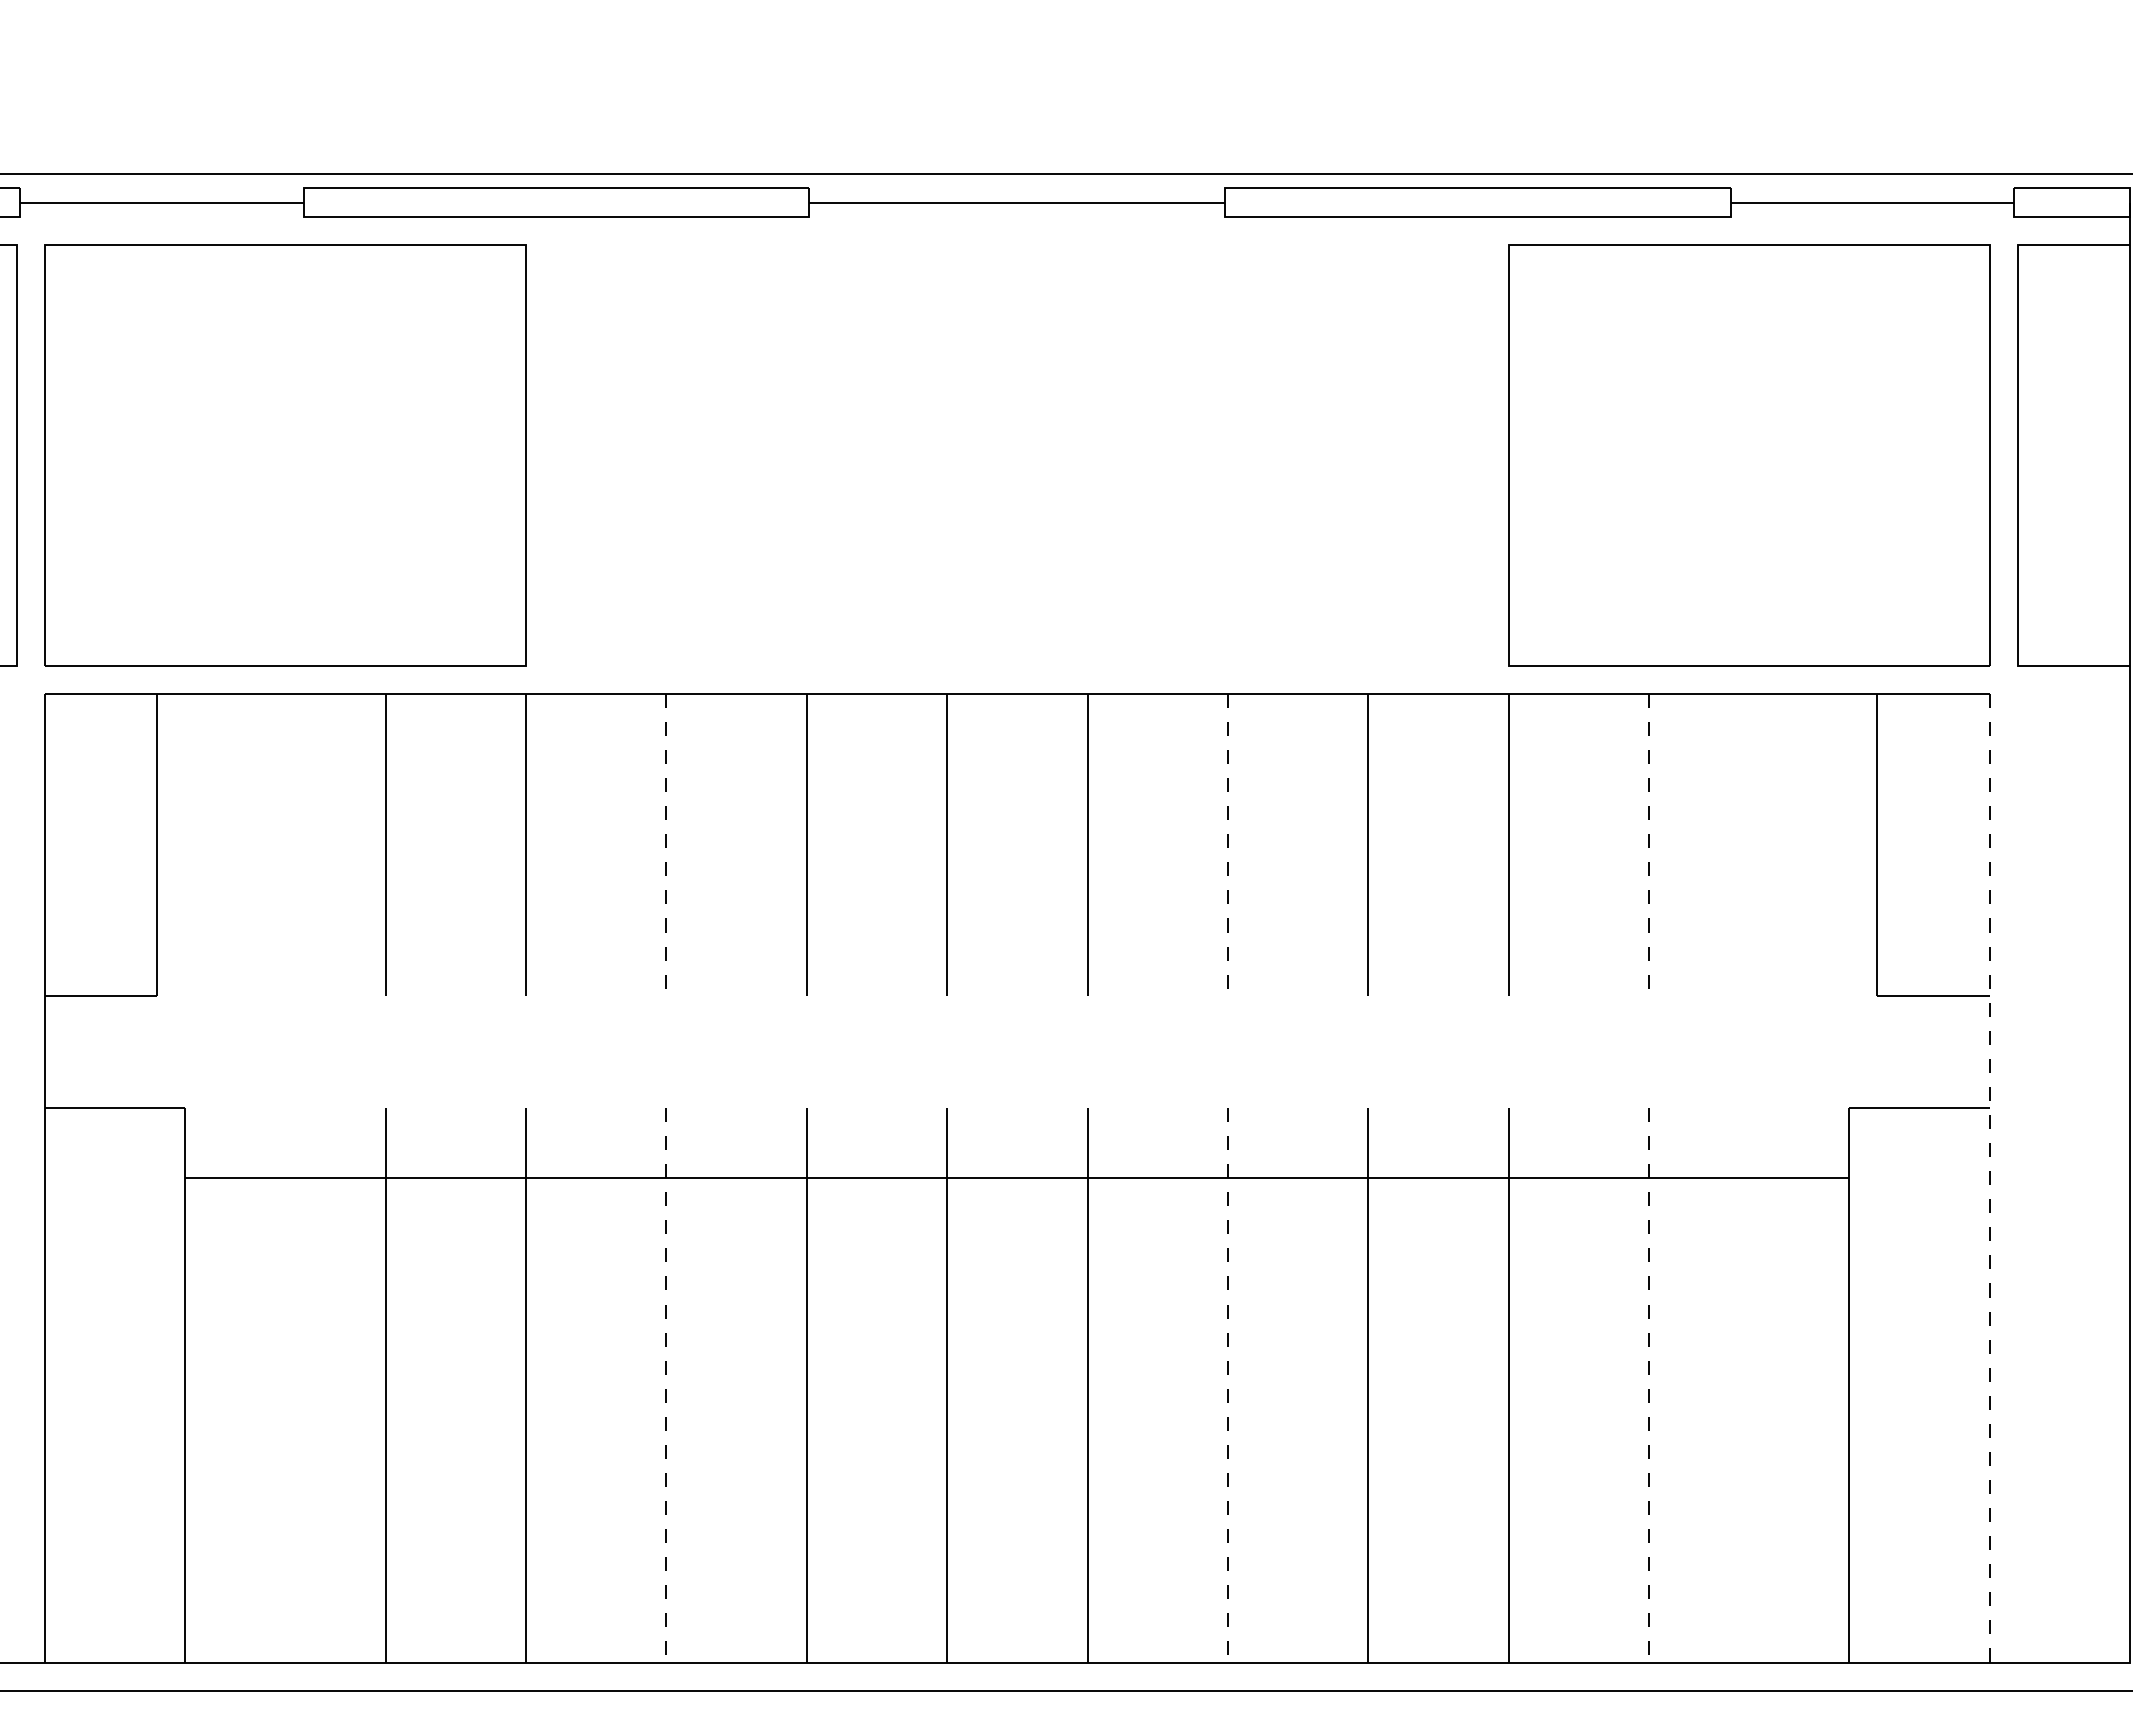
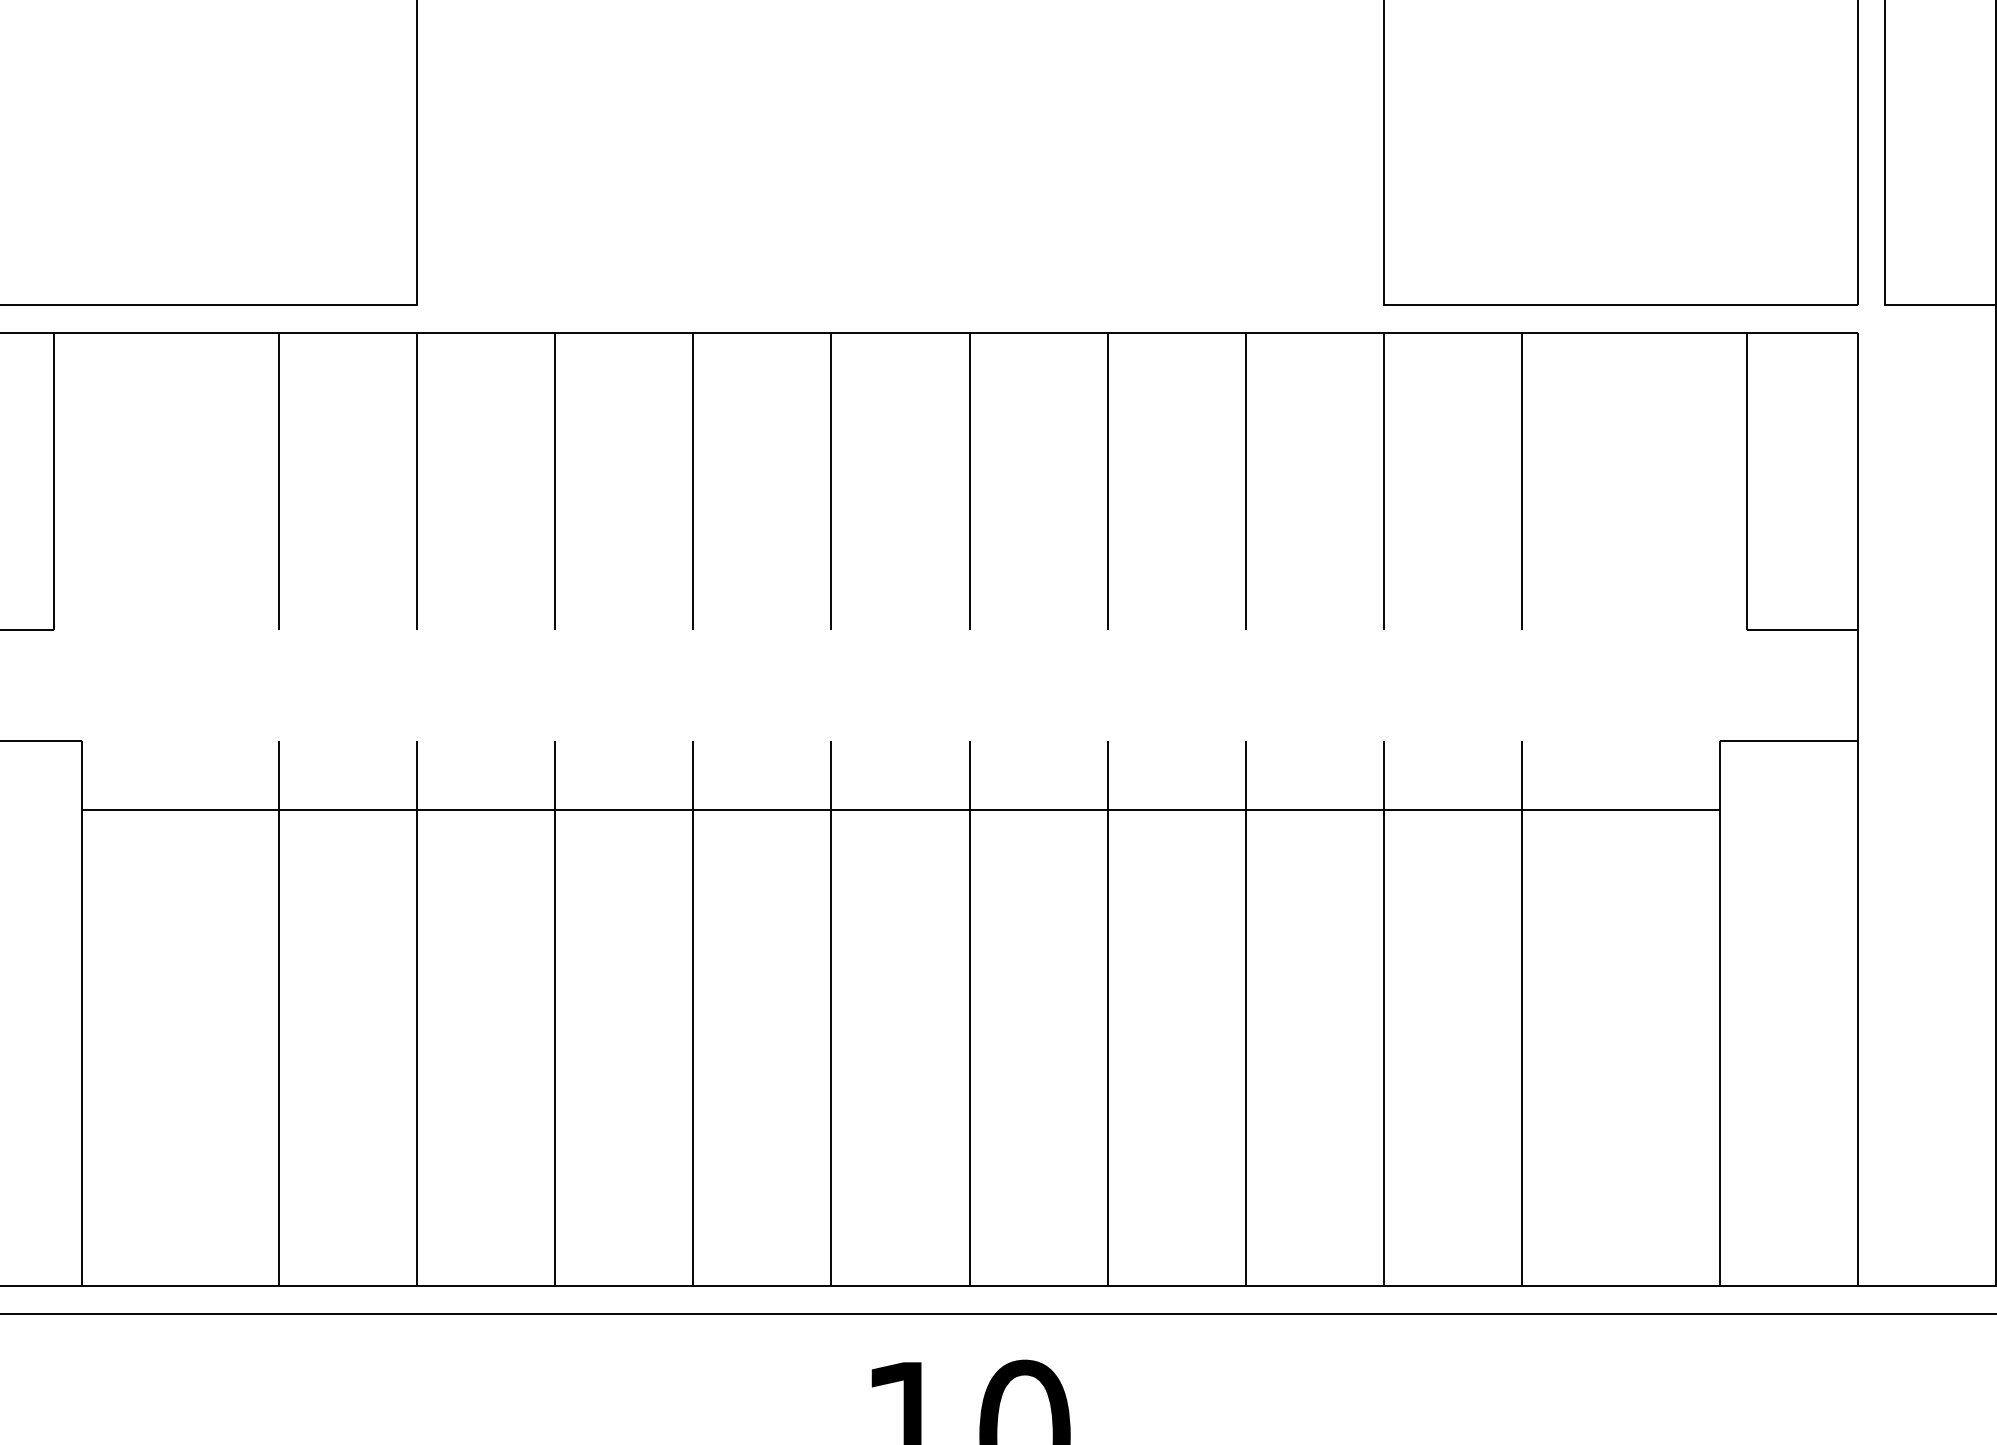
line: (666, 844) -> (555, 481), dashed -> solid
line: (1227, 844) -> (1107, 481), dashed -> solid
line: (1649, 844) -> (1522, 481), dashed -> solid
line: (1989, 1178) -> (1857, 810), dashed -> solid
line: (666, 1385) -> (555, 1013), dashed -> solid
line: (1227, 1385) -> (1107, 1013), dashed -> solid
line: (1649, 1385) -> (1522, 1013), dashed -> solid

